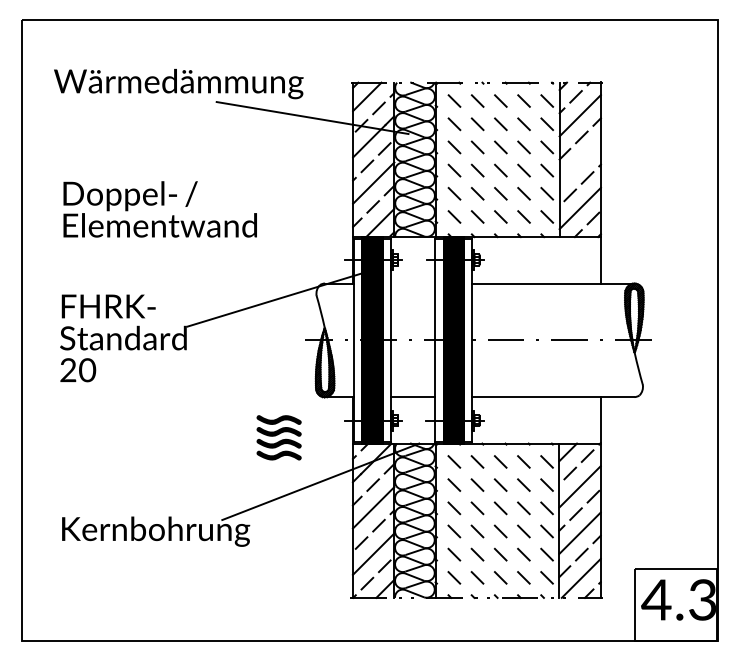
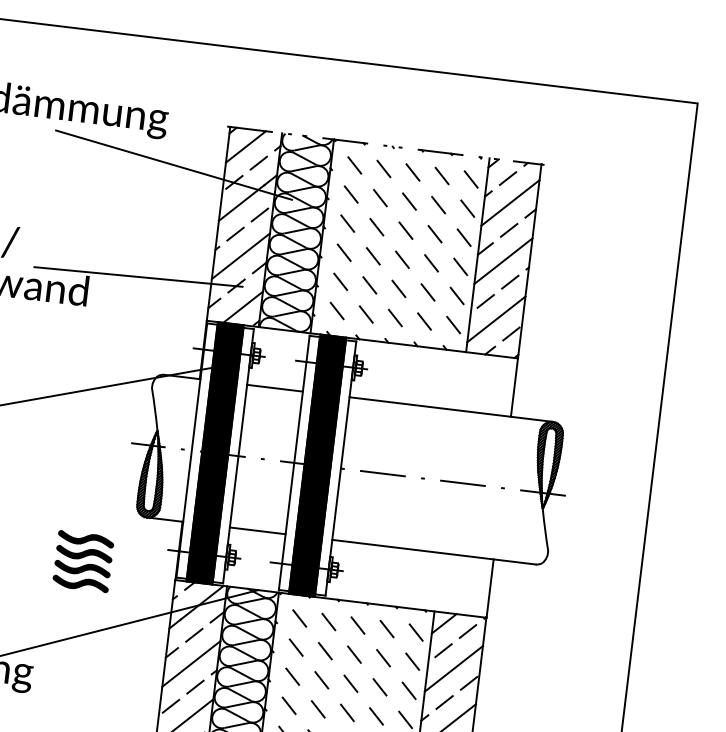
line: (579, 161) -> (502, 260), added
line: (294, 208) -> (137, 276), added
line: (412, 283) -> (274, 388), added

